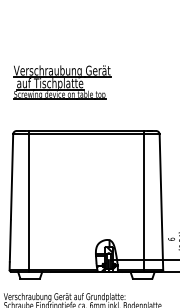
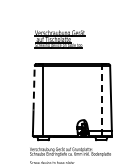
line: (12, 176) -> (34, 87), solid -> dashed
line: (144, 201) -> (102, 100), solid -> dashed

